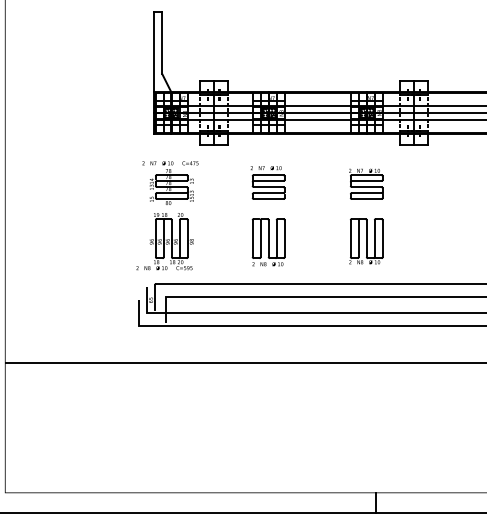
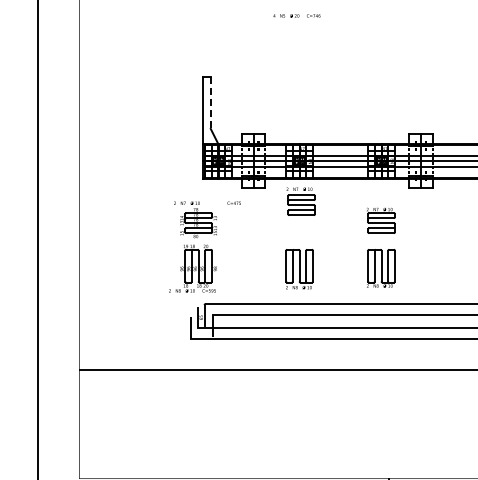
line: (162, 43) -> (210, 103), solid -> dashed
part: (267, 182) -> (300, 201), moved
part: (164, 215) -> (192, 246), moved

